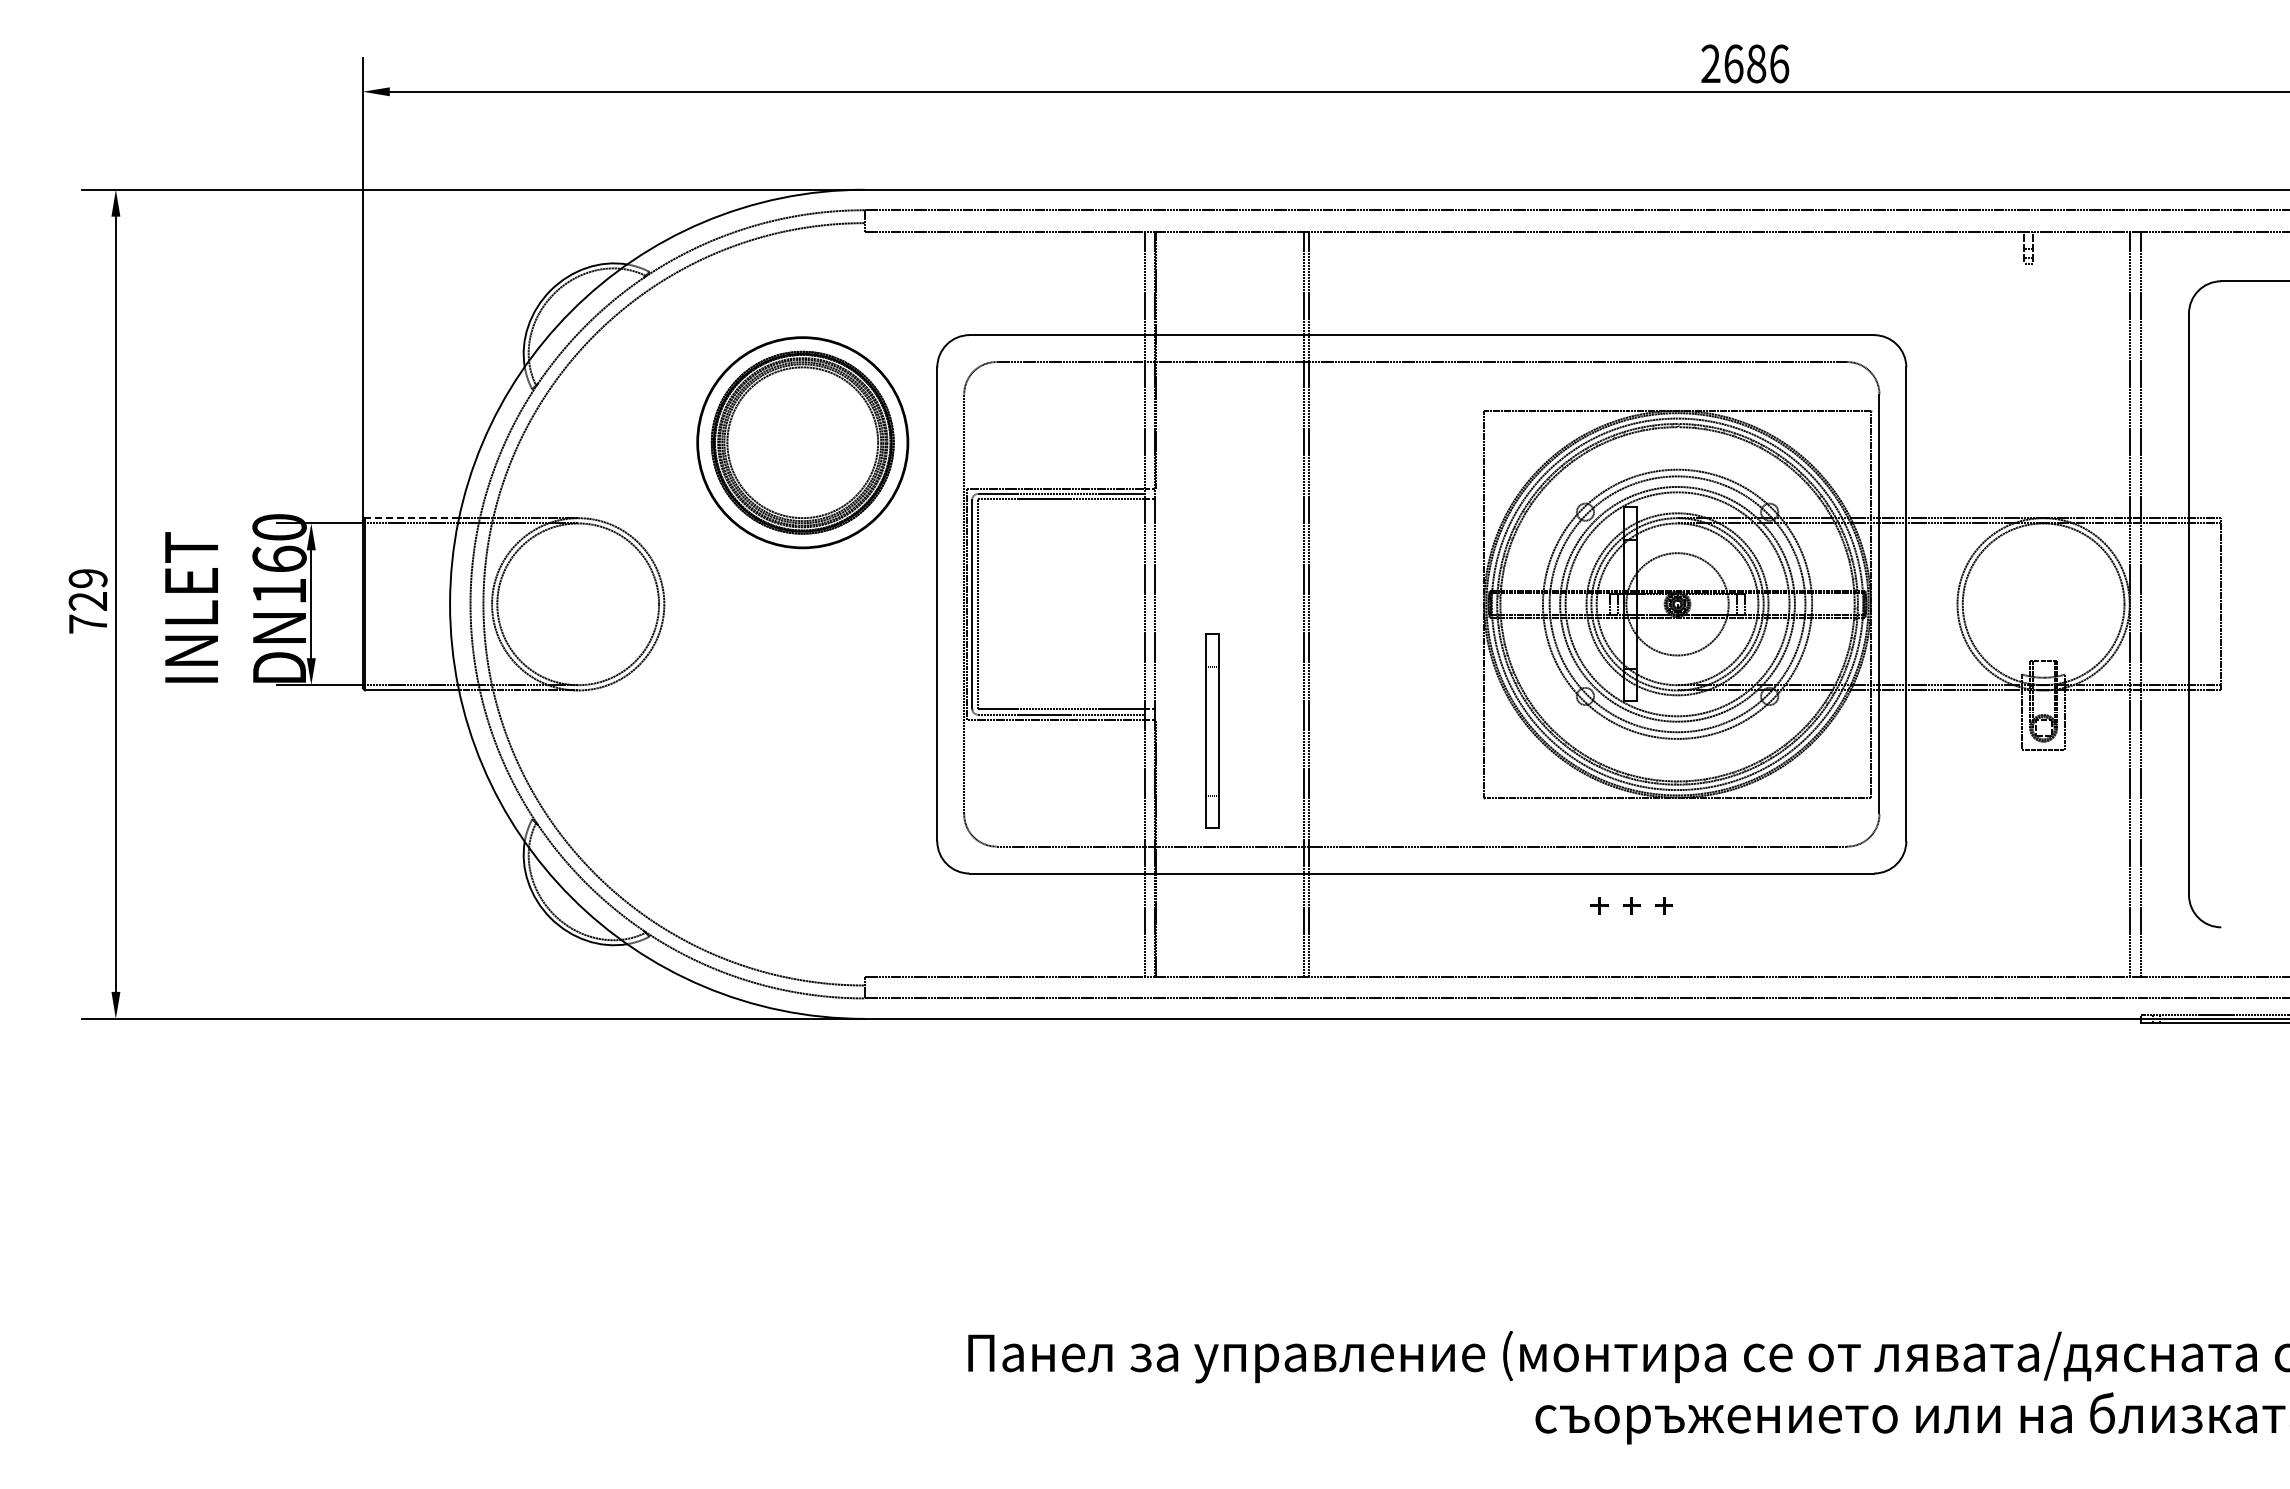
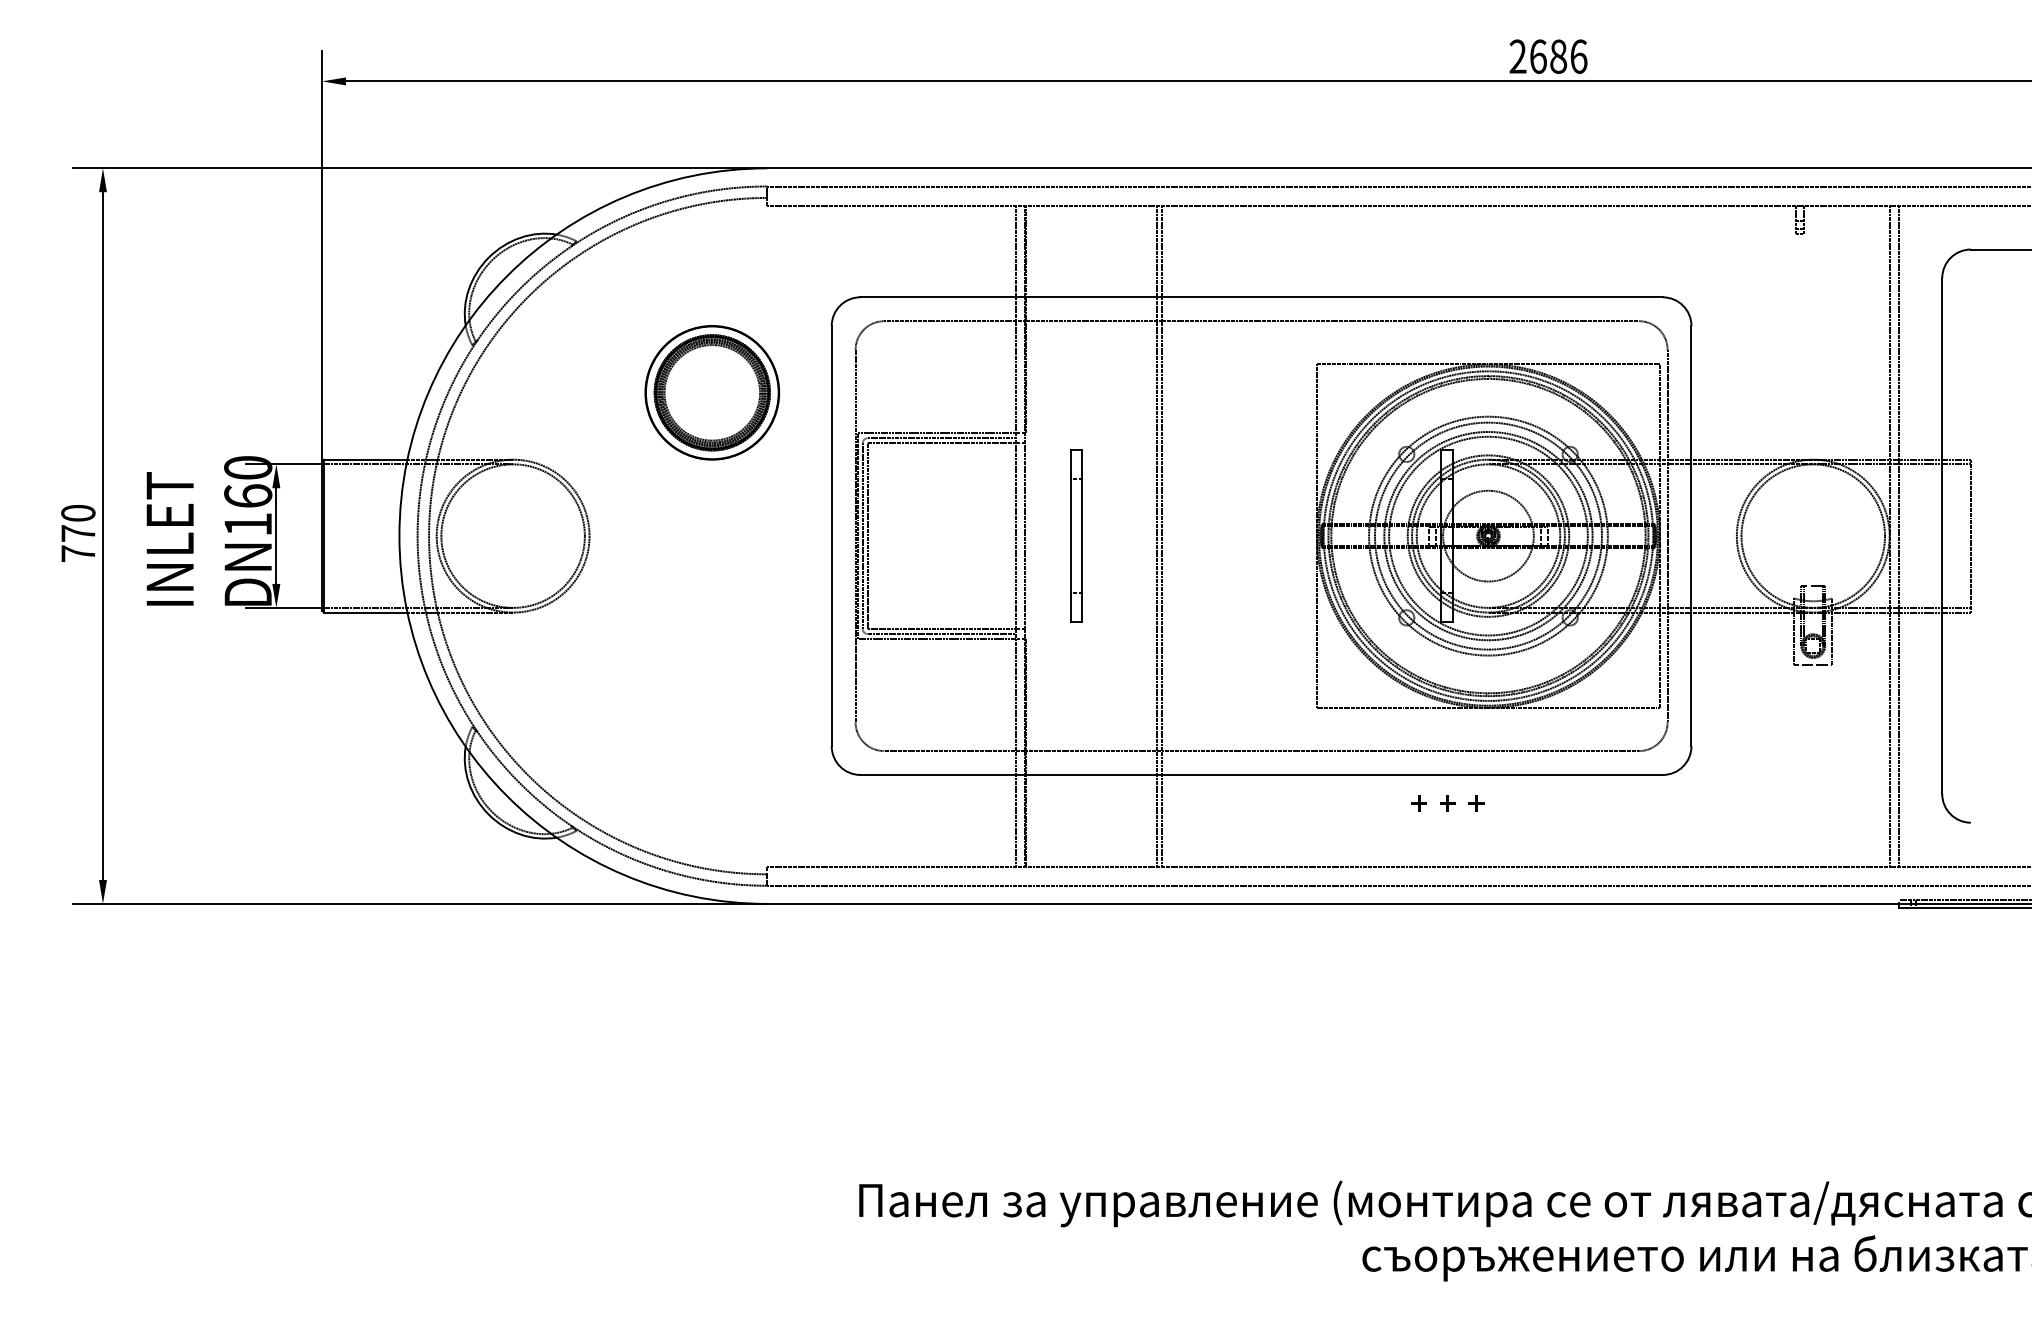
part: (802, 442) -> (712, 392), size x0.71
line: (411, 518) -> (365, 459), dashed -> solid
text: (87, 589) -> (77, 522), 729 -> 770
part: (1212, 730) -> (1075, 535), moved

